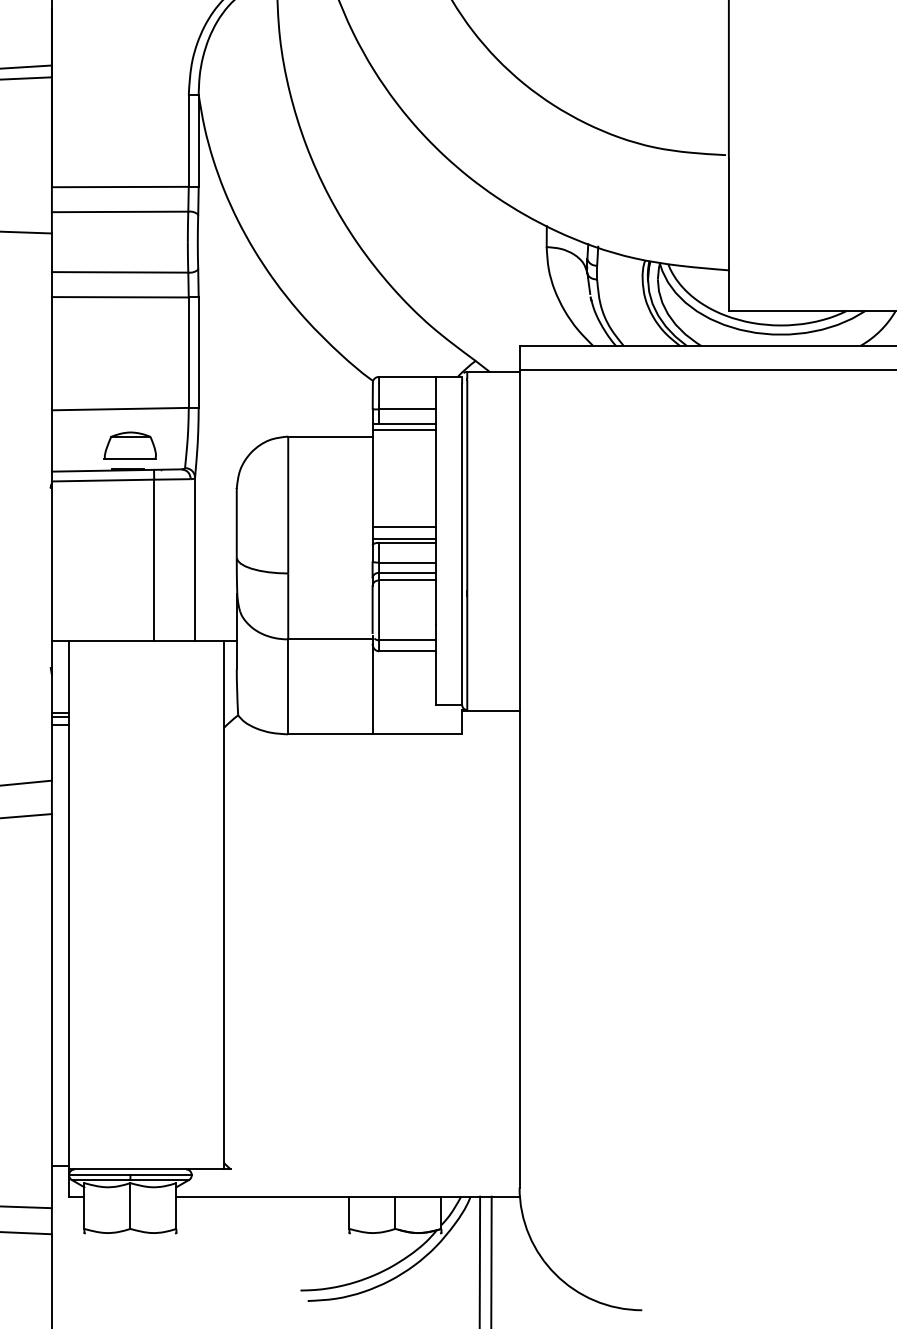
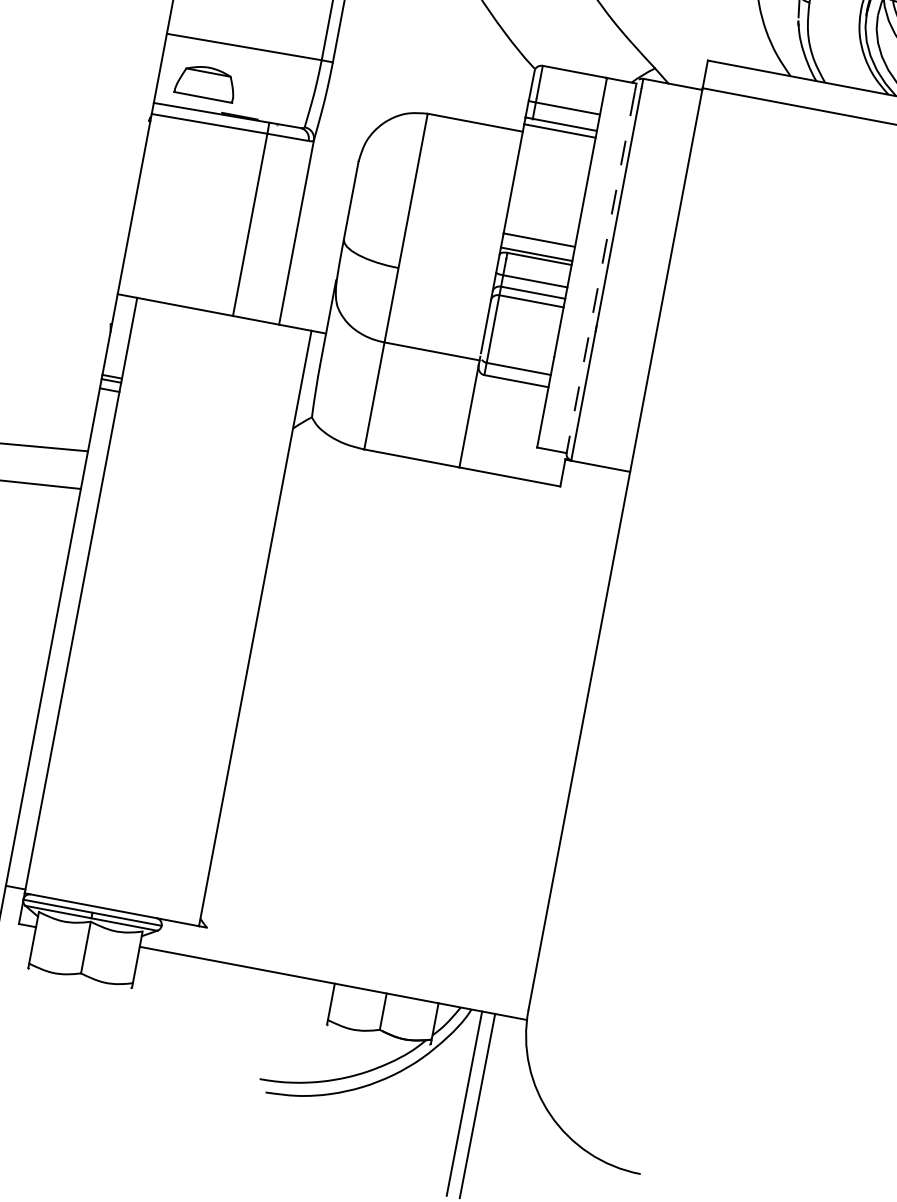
part: (129, 445) -> (205, 82), moved
line: (462, 544) -> (601, 272), solid -> dashed

